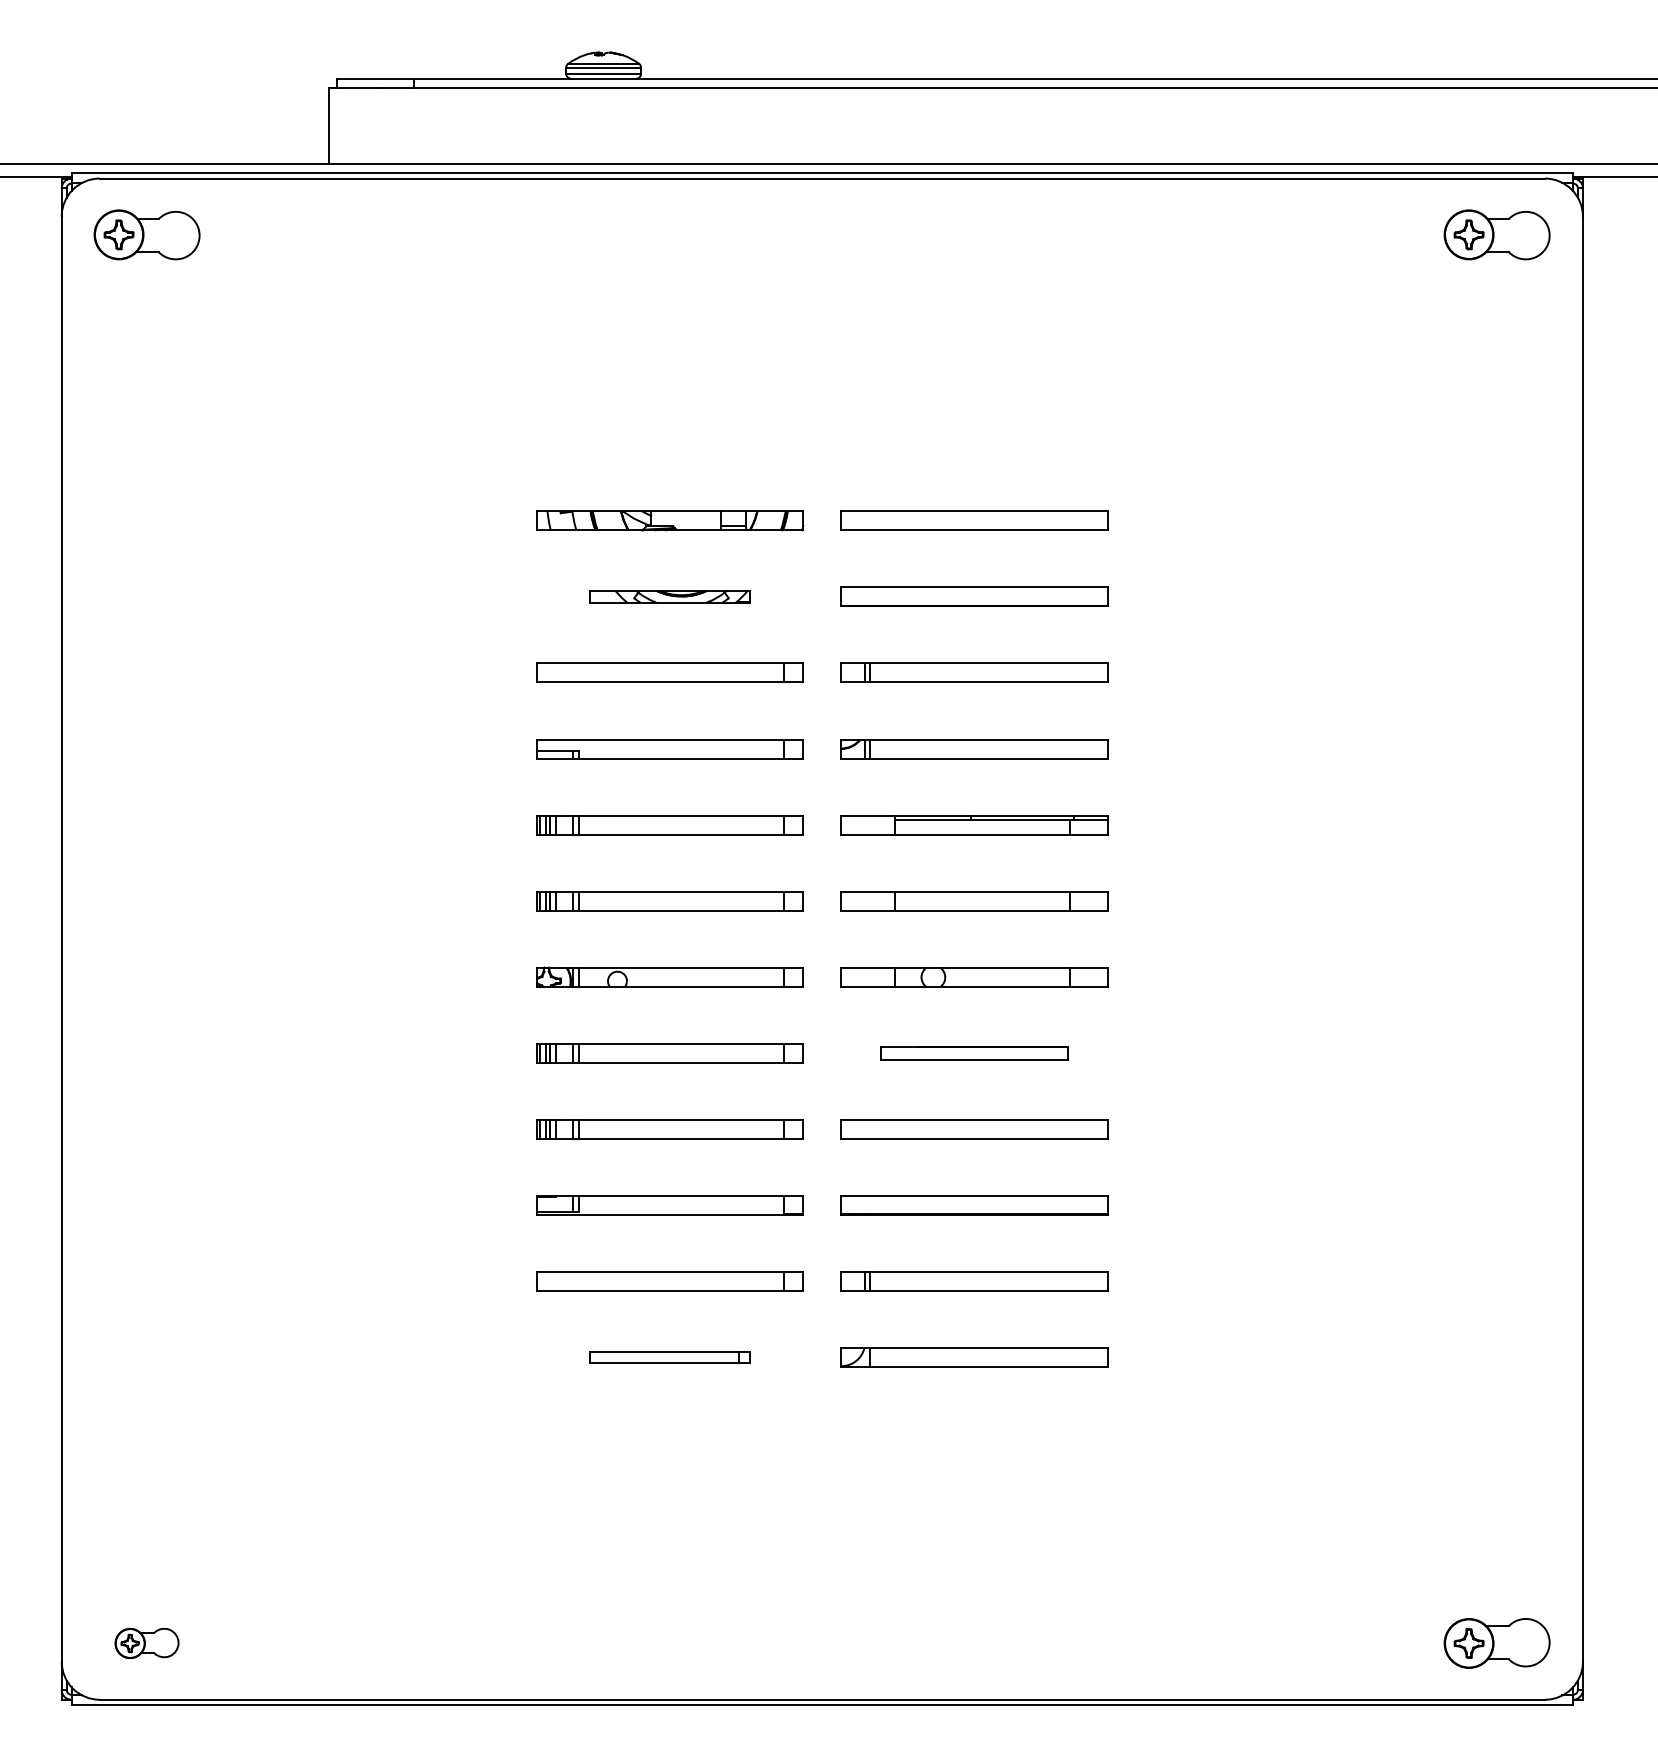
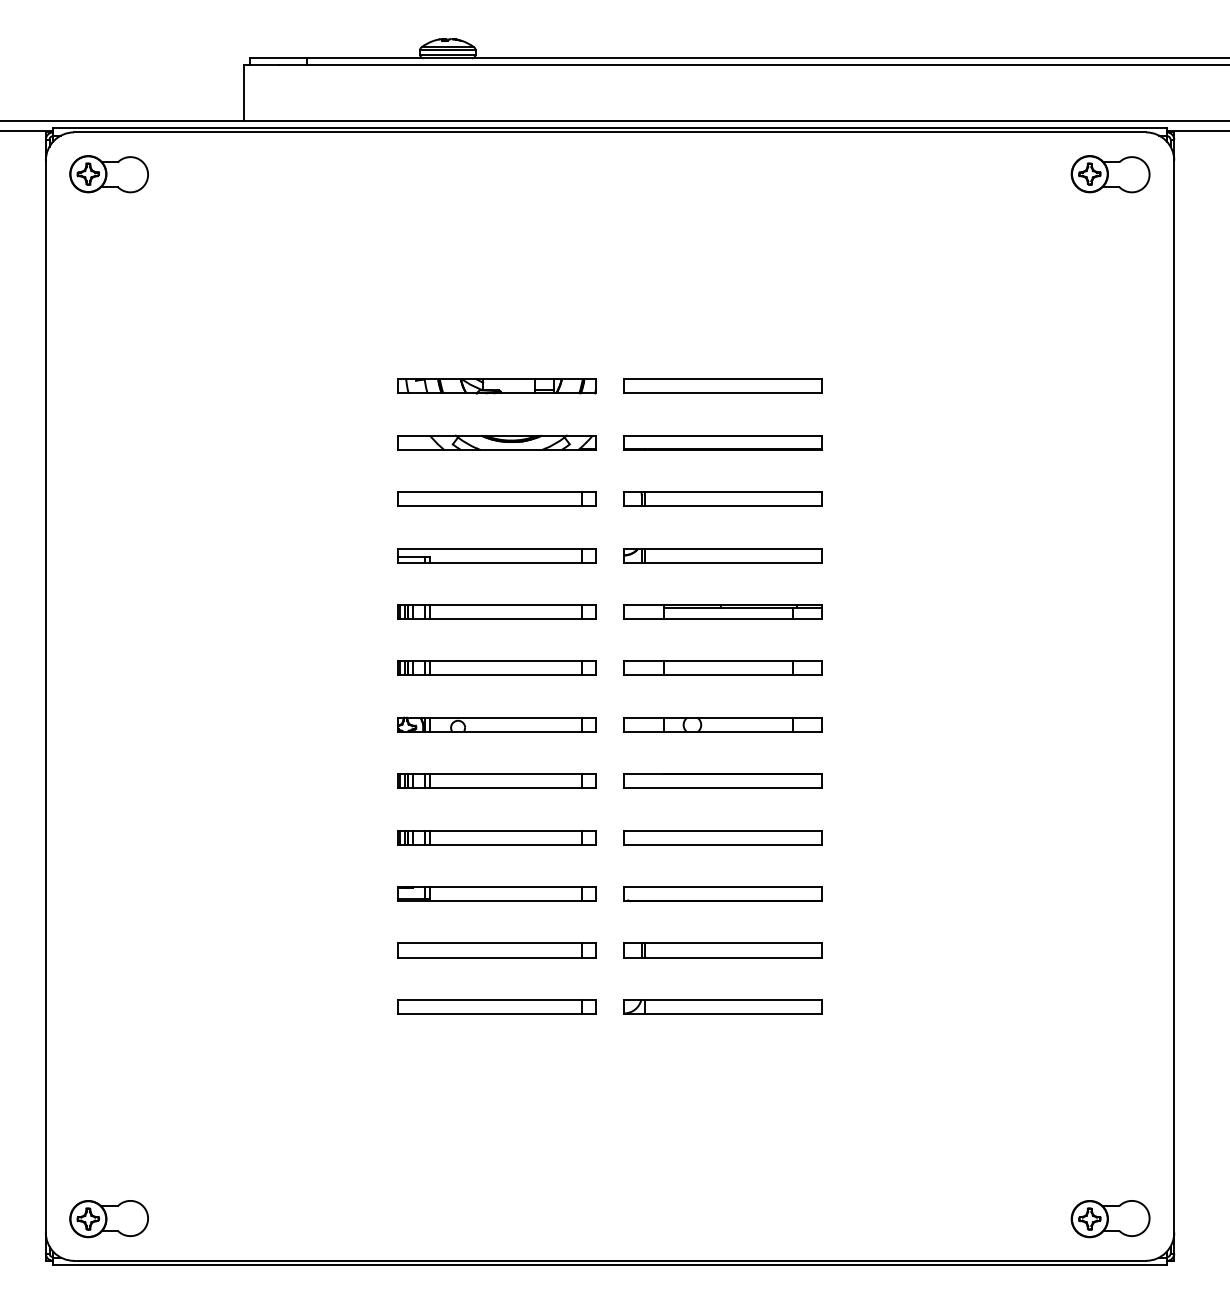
part: (669, 596) -> (496, 442), size x1.67
part: (974, 1053) -> (722, 781), size x1.43
part: (669, 1357) -> (496, 1006), size x1.67
part: (146, 1643) -> (108, 1219), size x1.67

